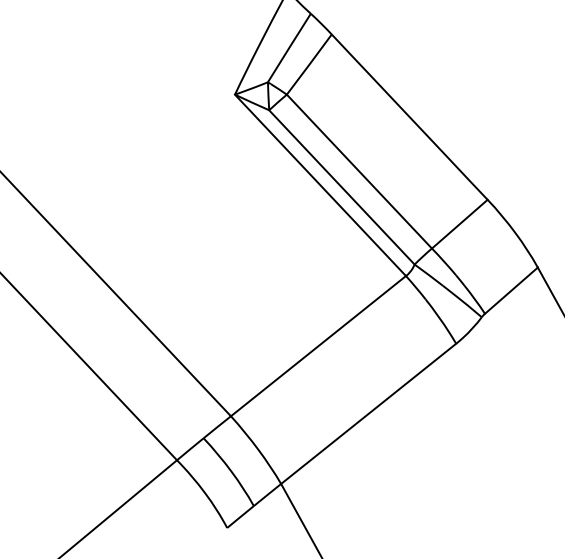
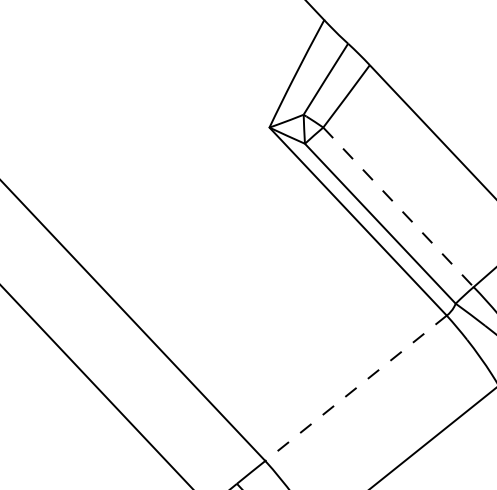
line: (359, 171) -> (398, 207), solid -> dashed
line: (318, 346) -> (356, 388), solid -> dashed

